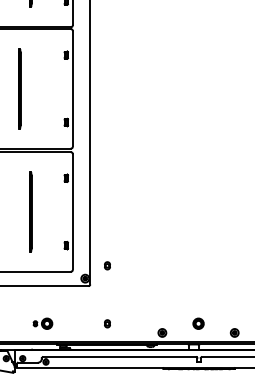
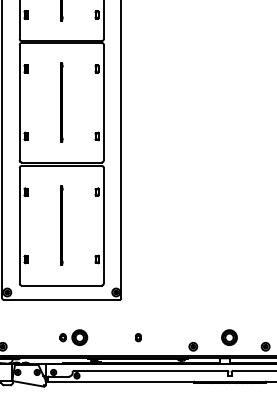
line: (19, 88) -> (61, 102), moved
part: (107, 265) -> (138, 279), removed
part: (42, 323) -> (73, 337), size x1.43
part: (198, 323) -> (229, 337), size x1.43

